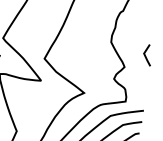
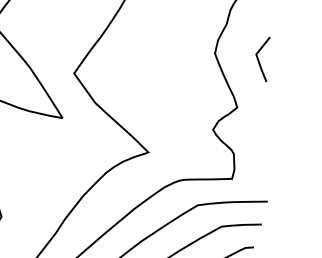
line: (145, 55) -> (258, 58), moved

